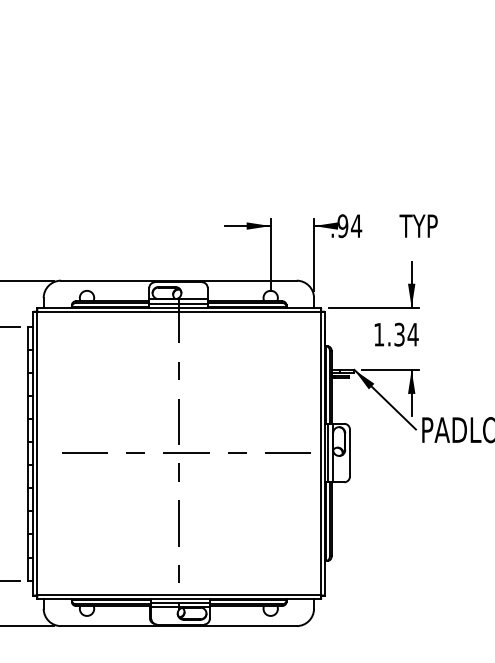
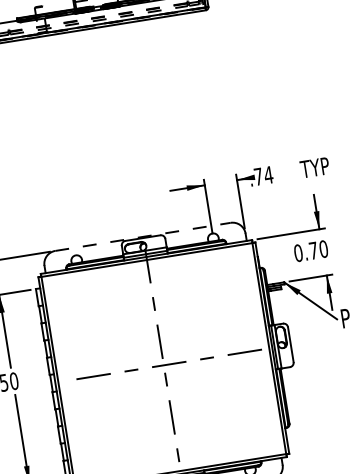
text: (342, 226) -> (258, 177), .94 -> .74
line: (178, 280) -> (142, 236), solid -> dashed
text: (395, 334) -> (310, 251), 1.34 -> 0.70

